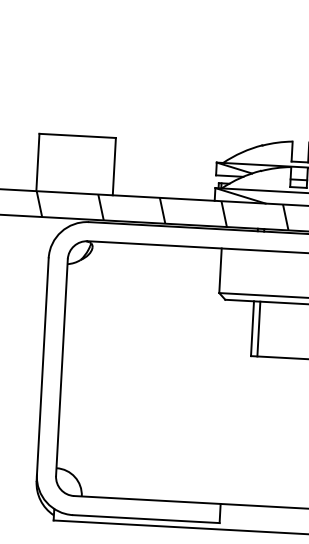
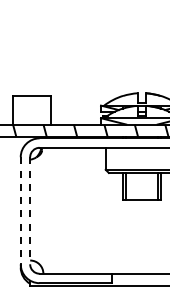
line: (42, 365) -> (20, 210), solid -> dashed
line: (62, 367) -> (30, 210), solid -> dashed

